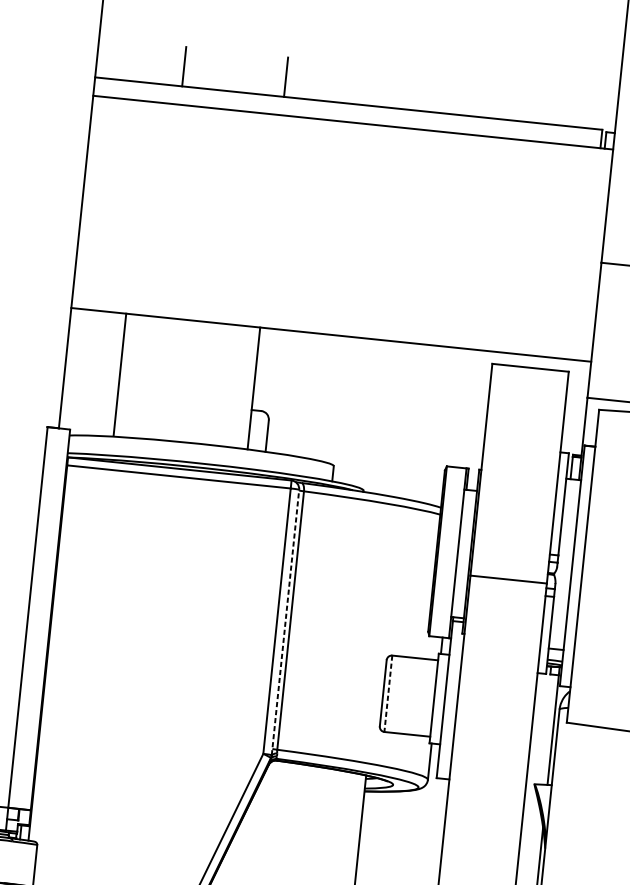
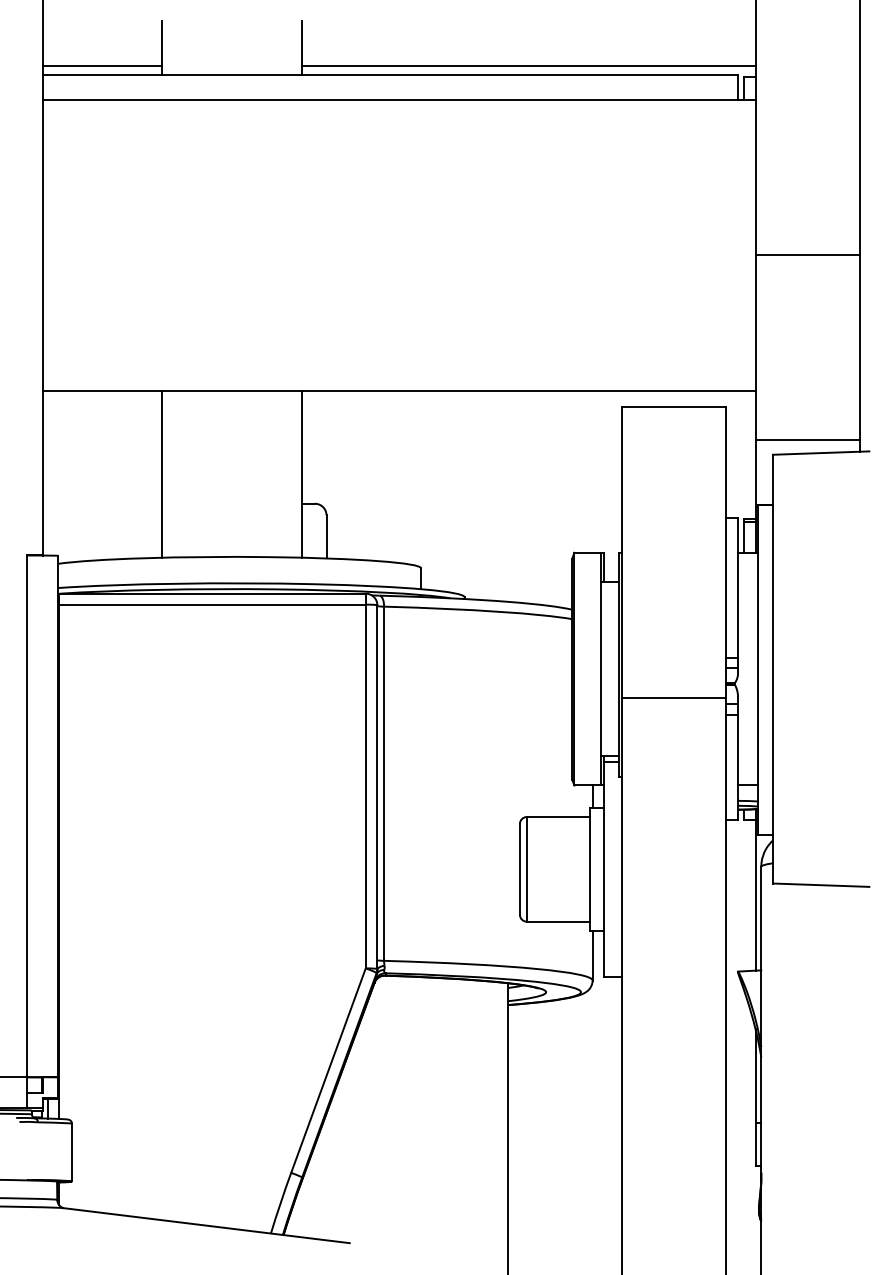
line: (139, 76) -> (102, 66), added
line: (450, 108) -> (528, 66), added
line: (120, 374) -> (162, 473), moved
line: (285, 622) -> (377, 787), dashed -> solid
line: (388, 693) -> (526, 869), dashed -> solid

